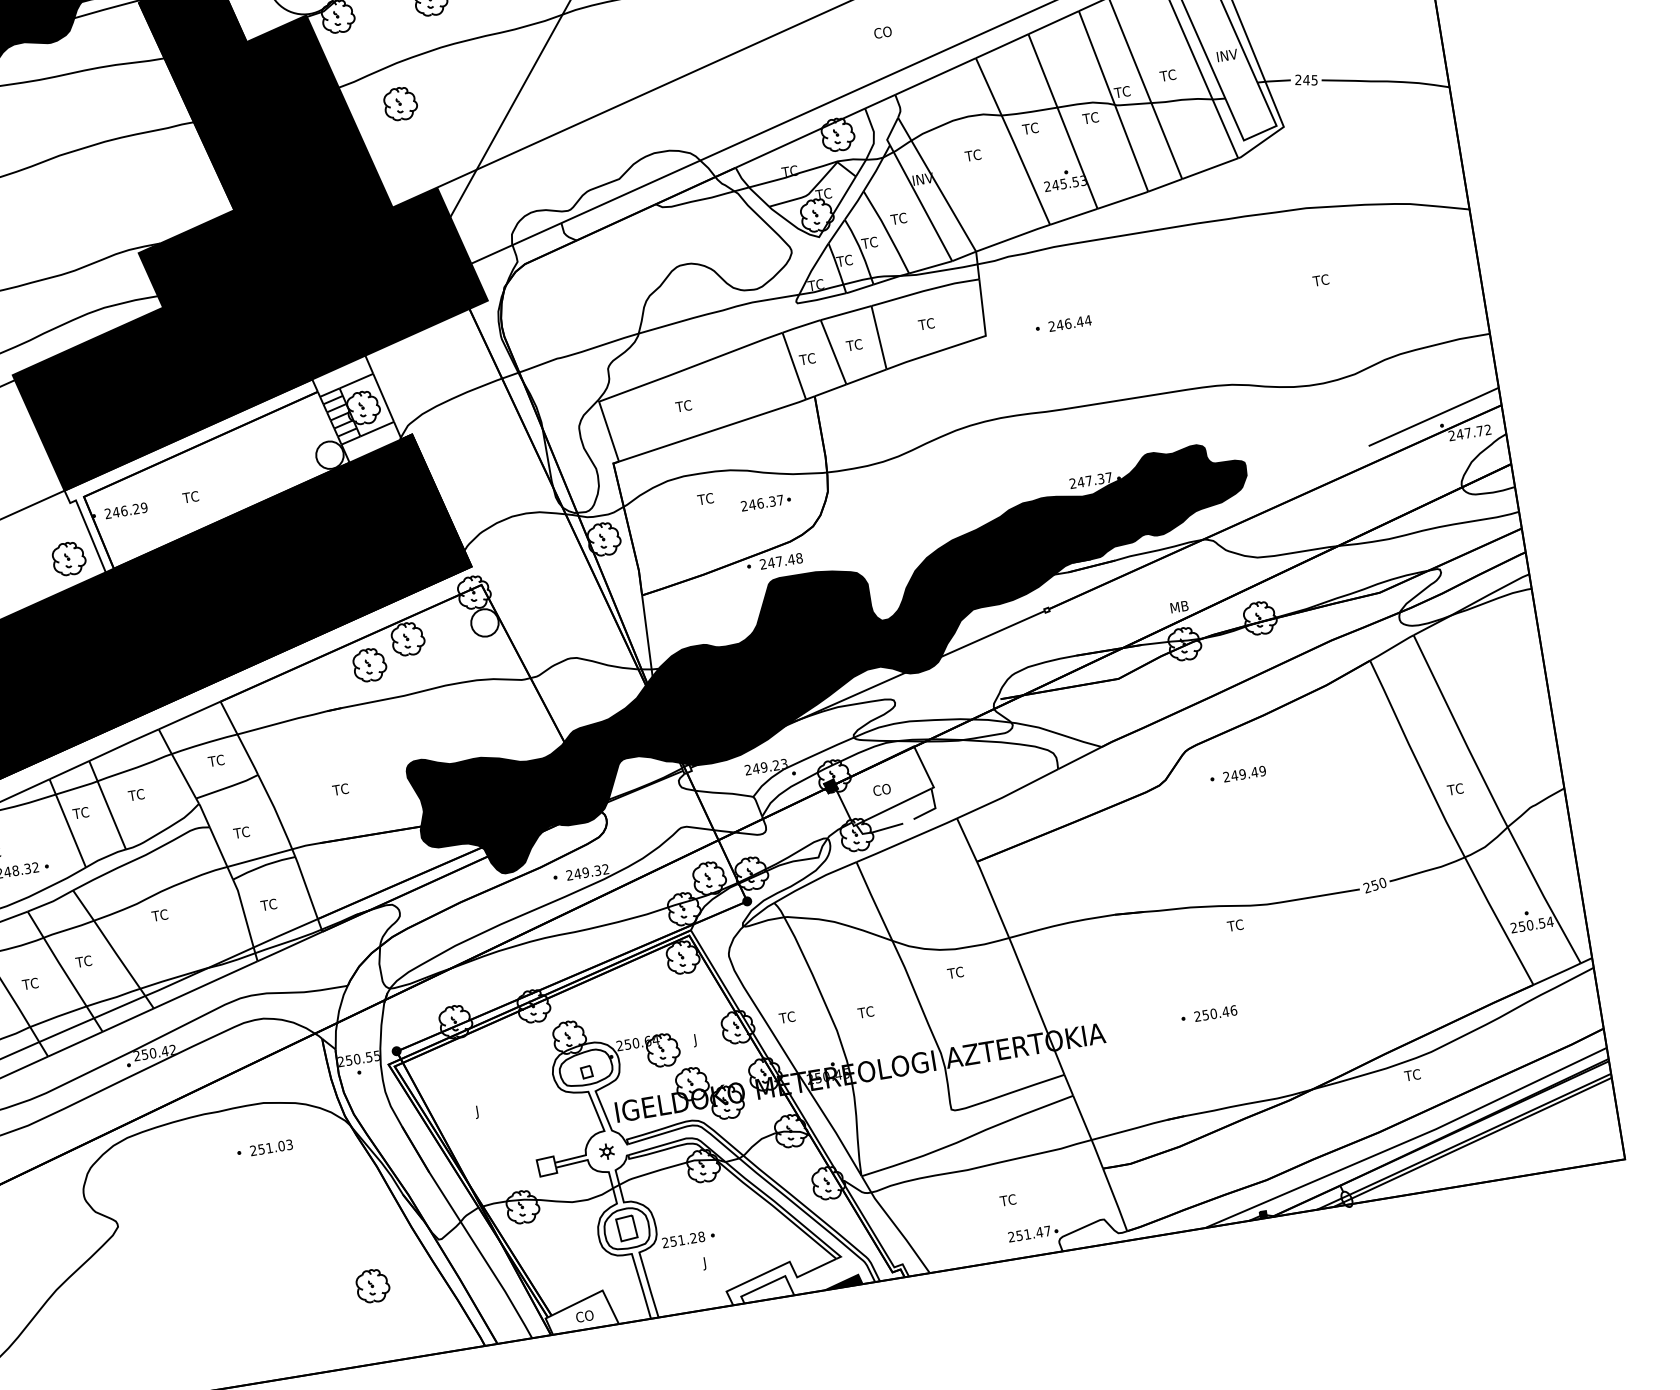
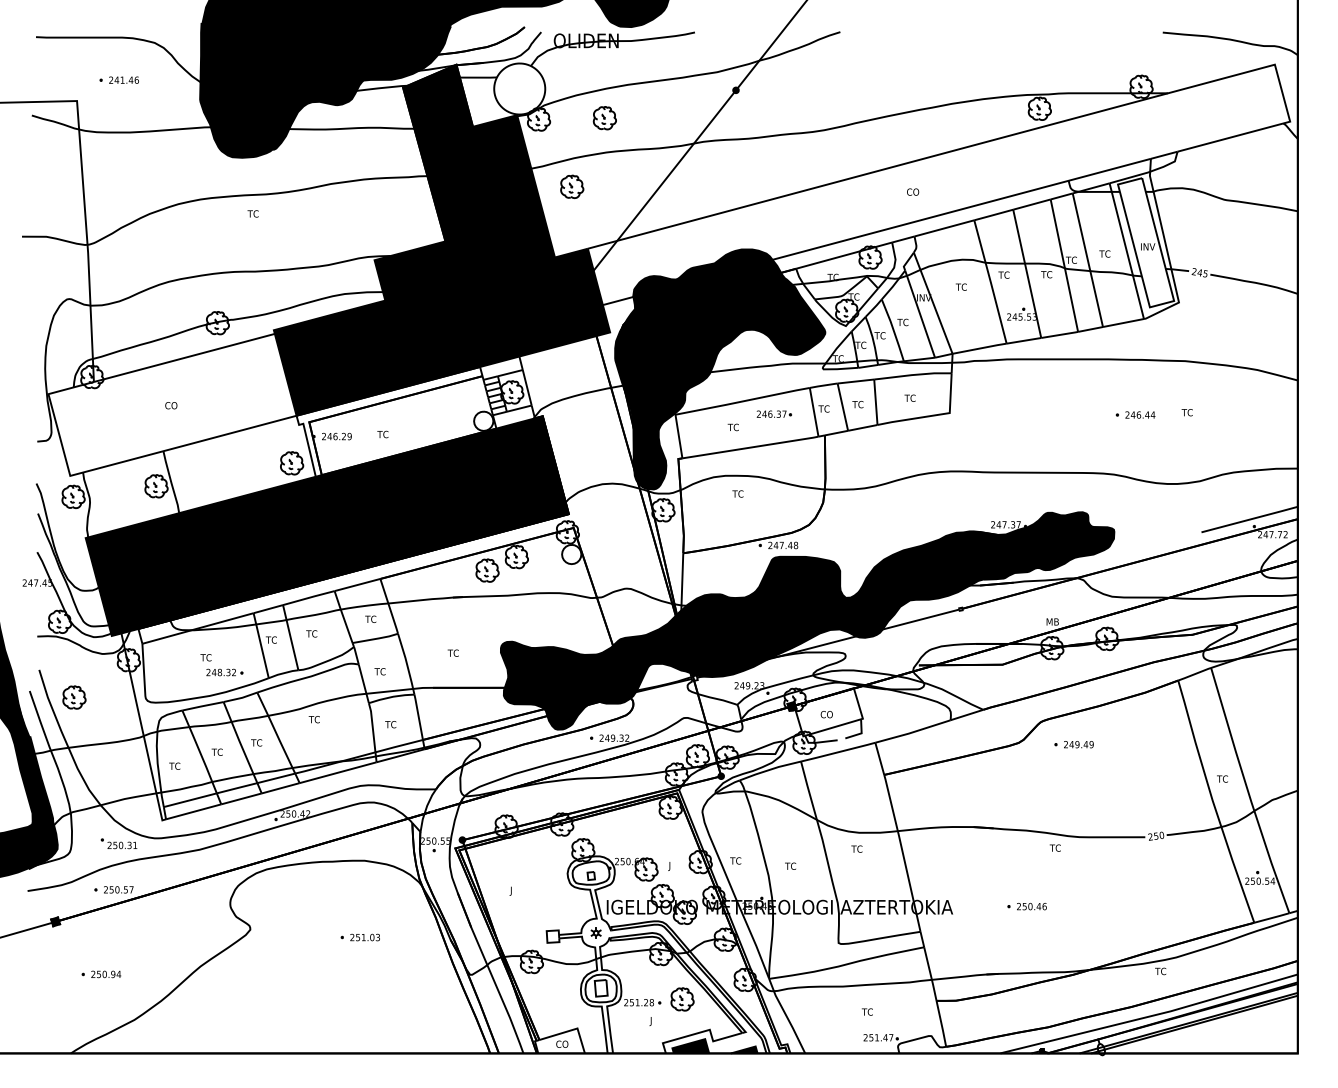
part: (1063, 323) -> (1135, 414), moved
fill: (652, 327) -> (720, 369), added
part: (764, 501) -> (773, 413), moved
part: (263, 1149) -> (359, 937), moved
part: (372, 1286) -> (682, 999), moved
fill: (766, 1289) -> (690, 1046), added

